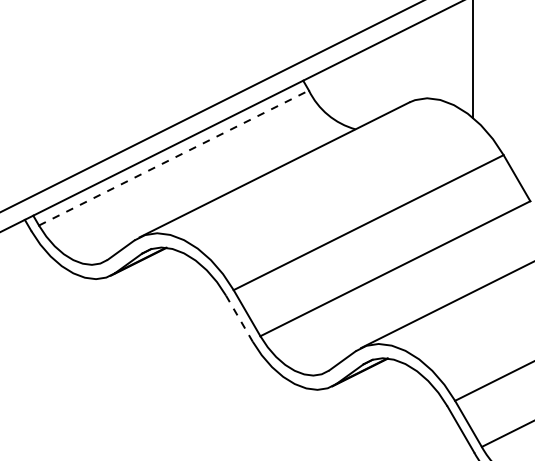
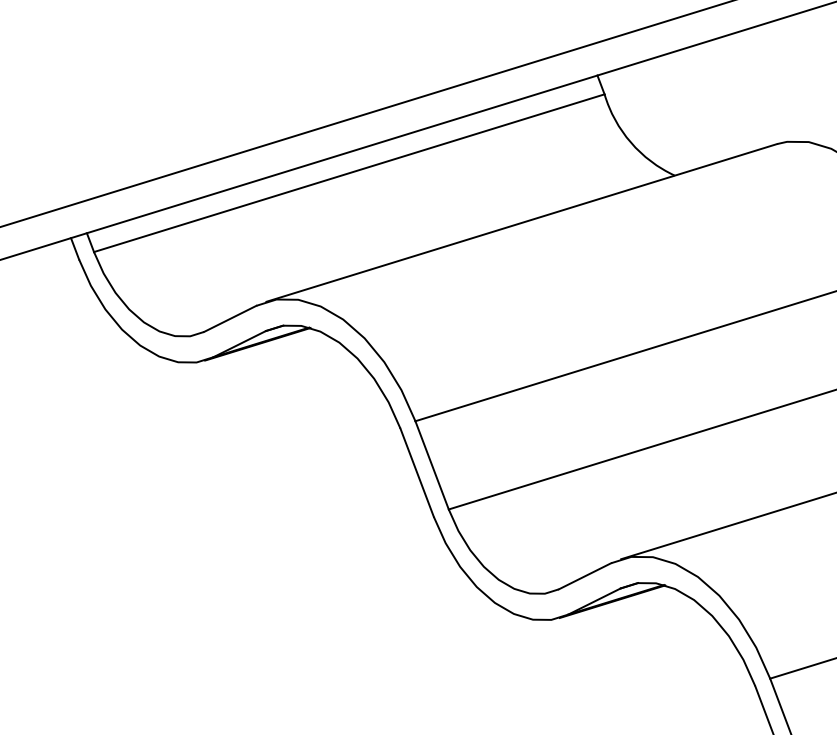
line: (173, 158) -> (348, 173), dashed -> solid
line: (239, 318) -> (417, 472), dashed -> solid

